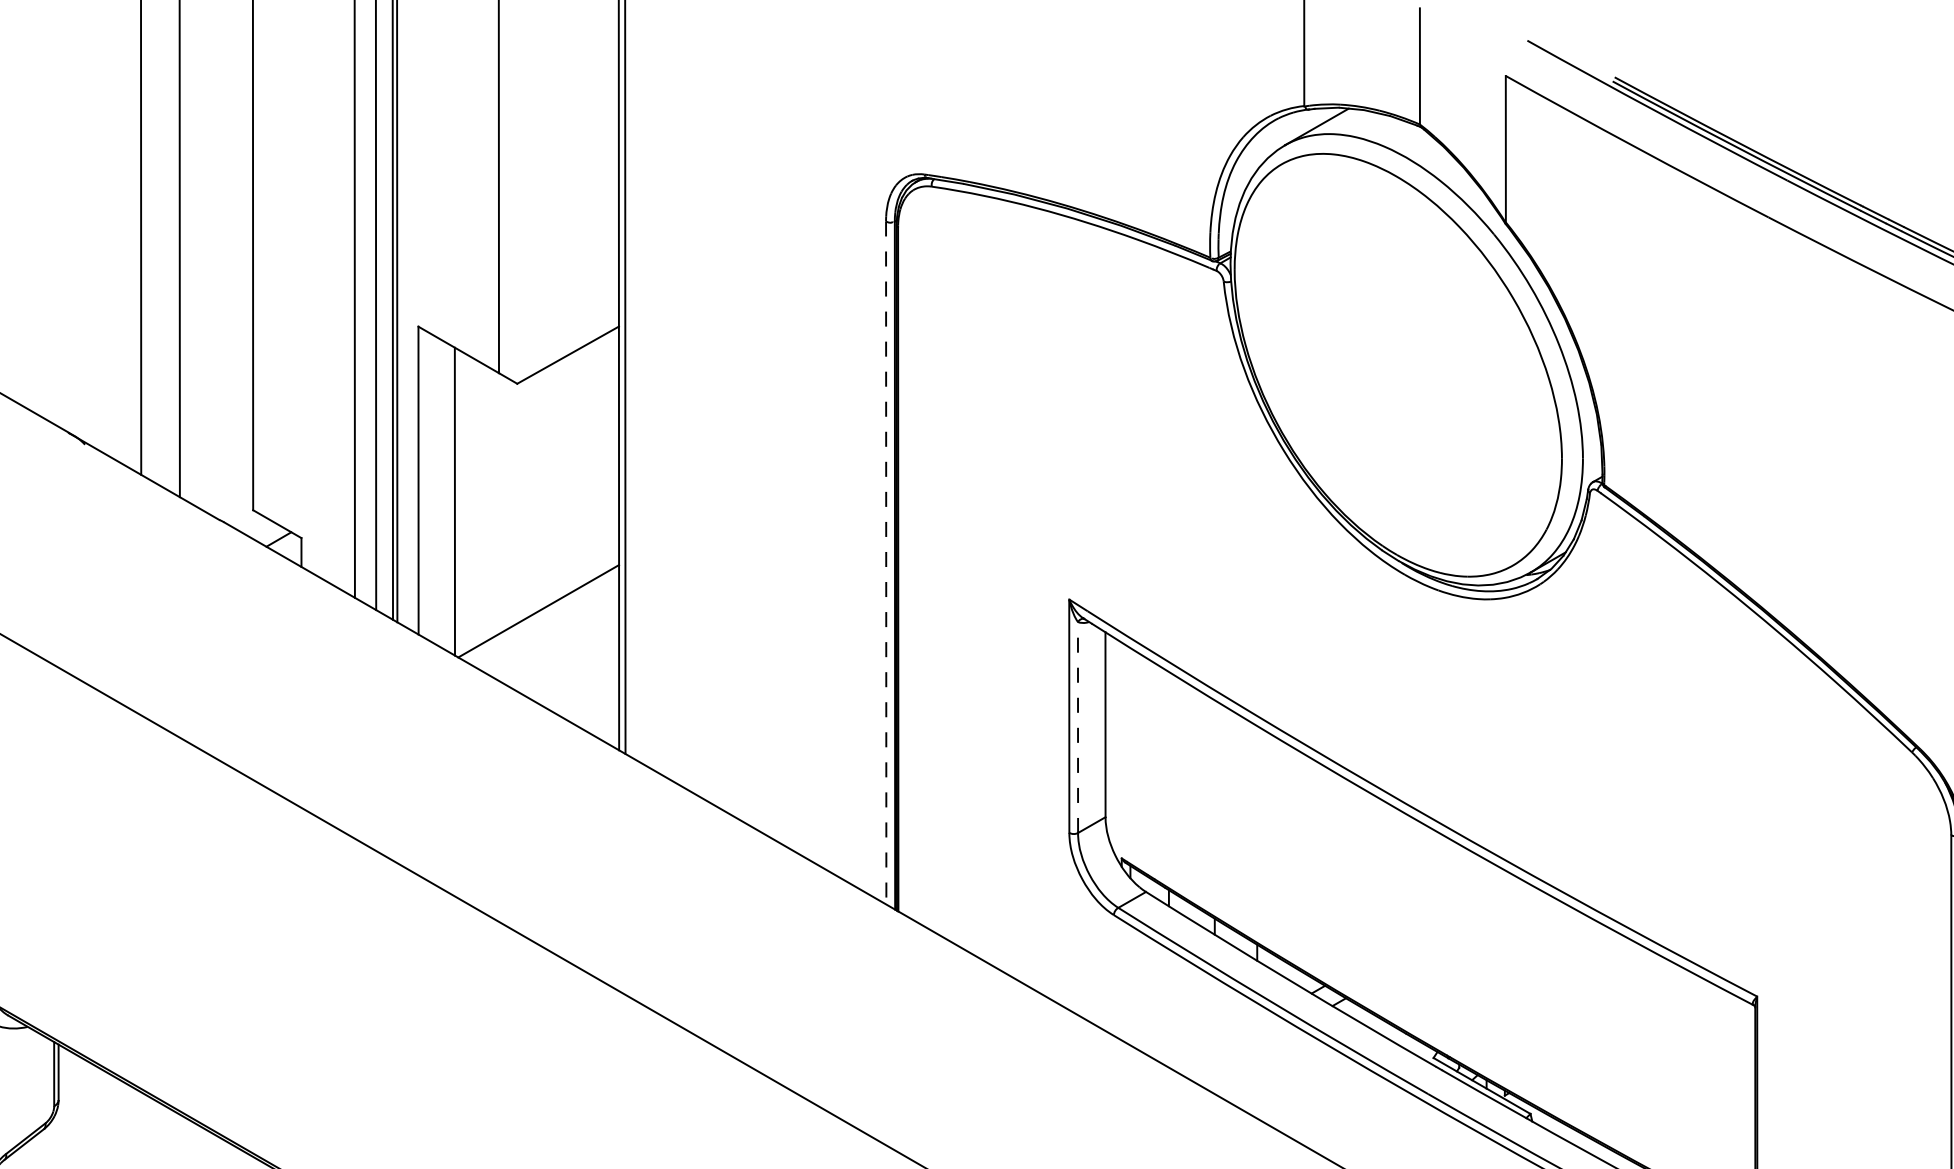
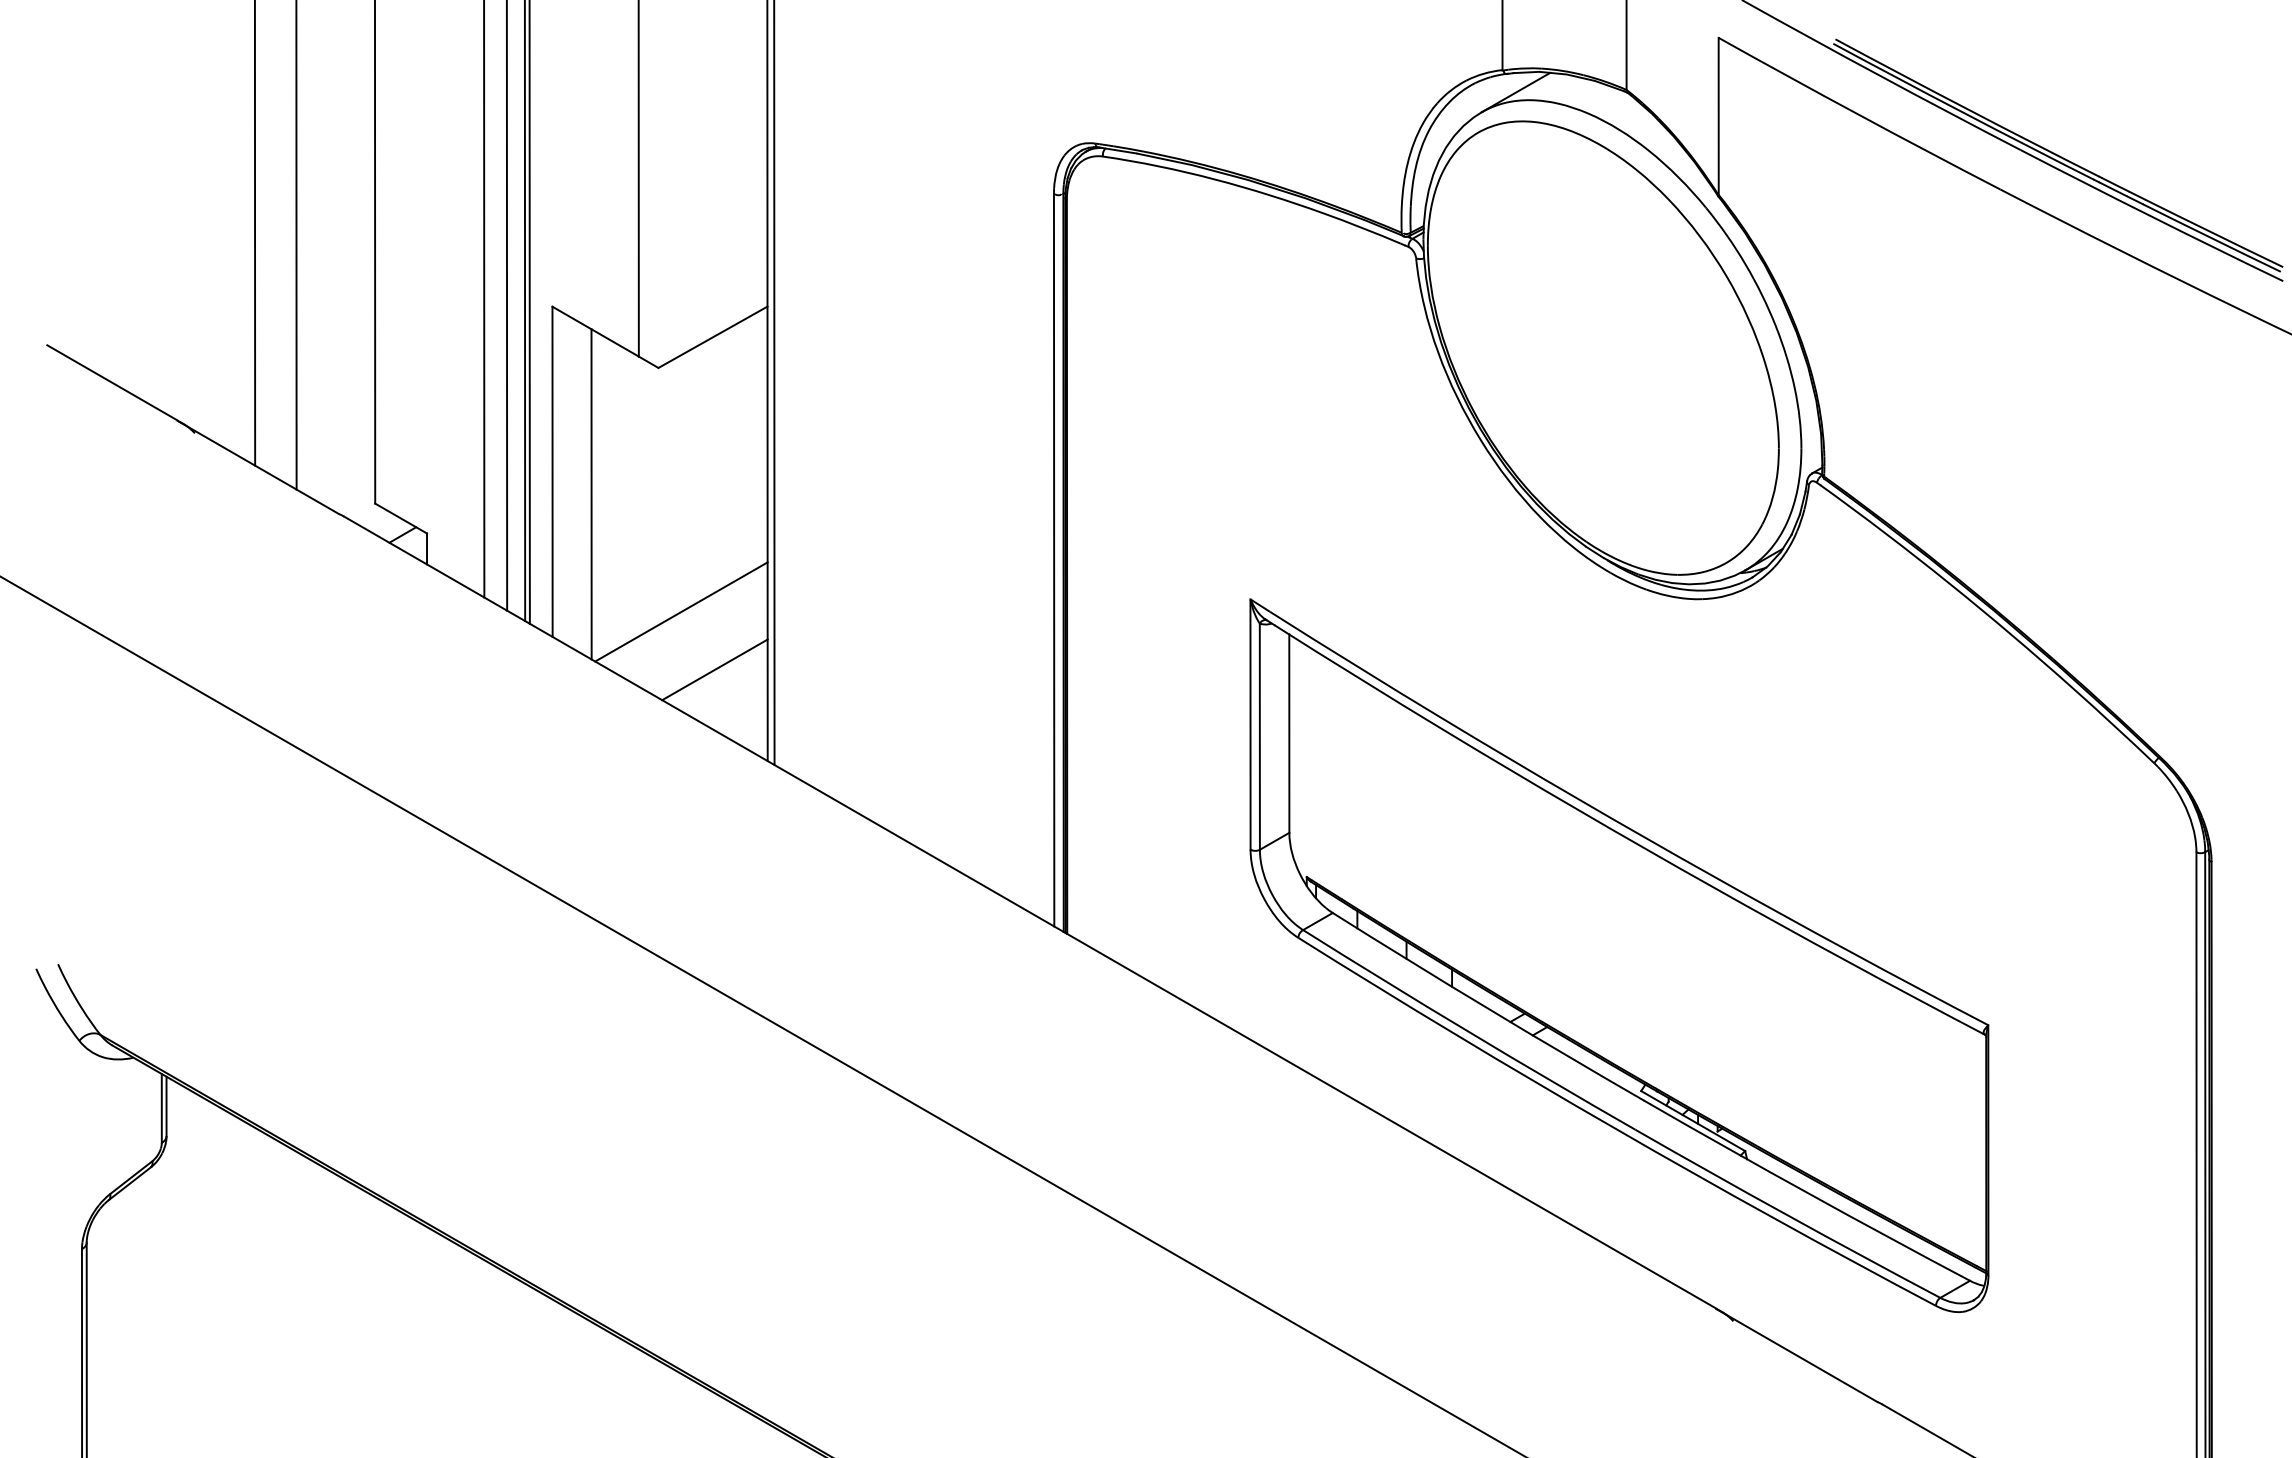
line: (886, 563) -> (1054, 560), dashed -> solid
line: (569, 664) -> (714, 669), added
line: (1077, 727) -> (1259, 736), dashed -> solid

